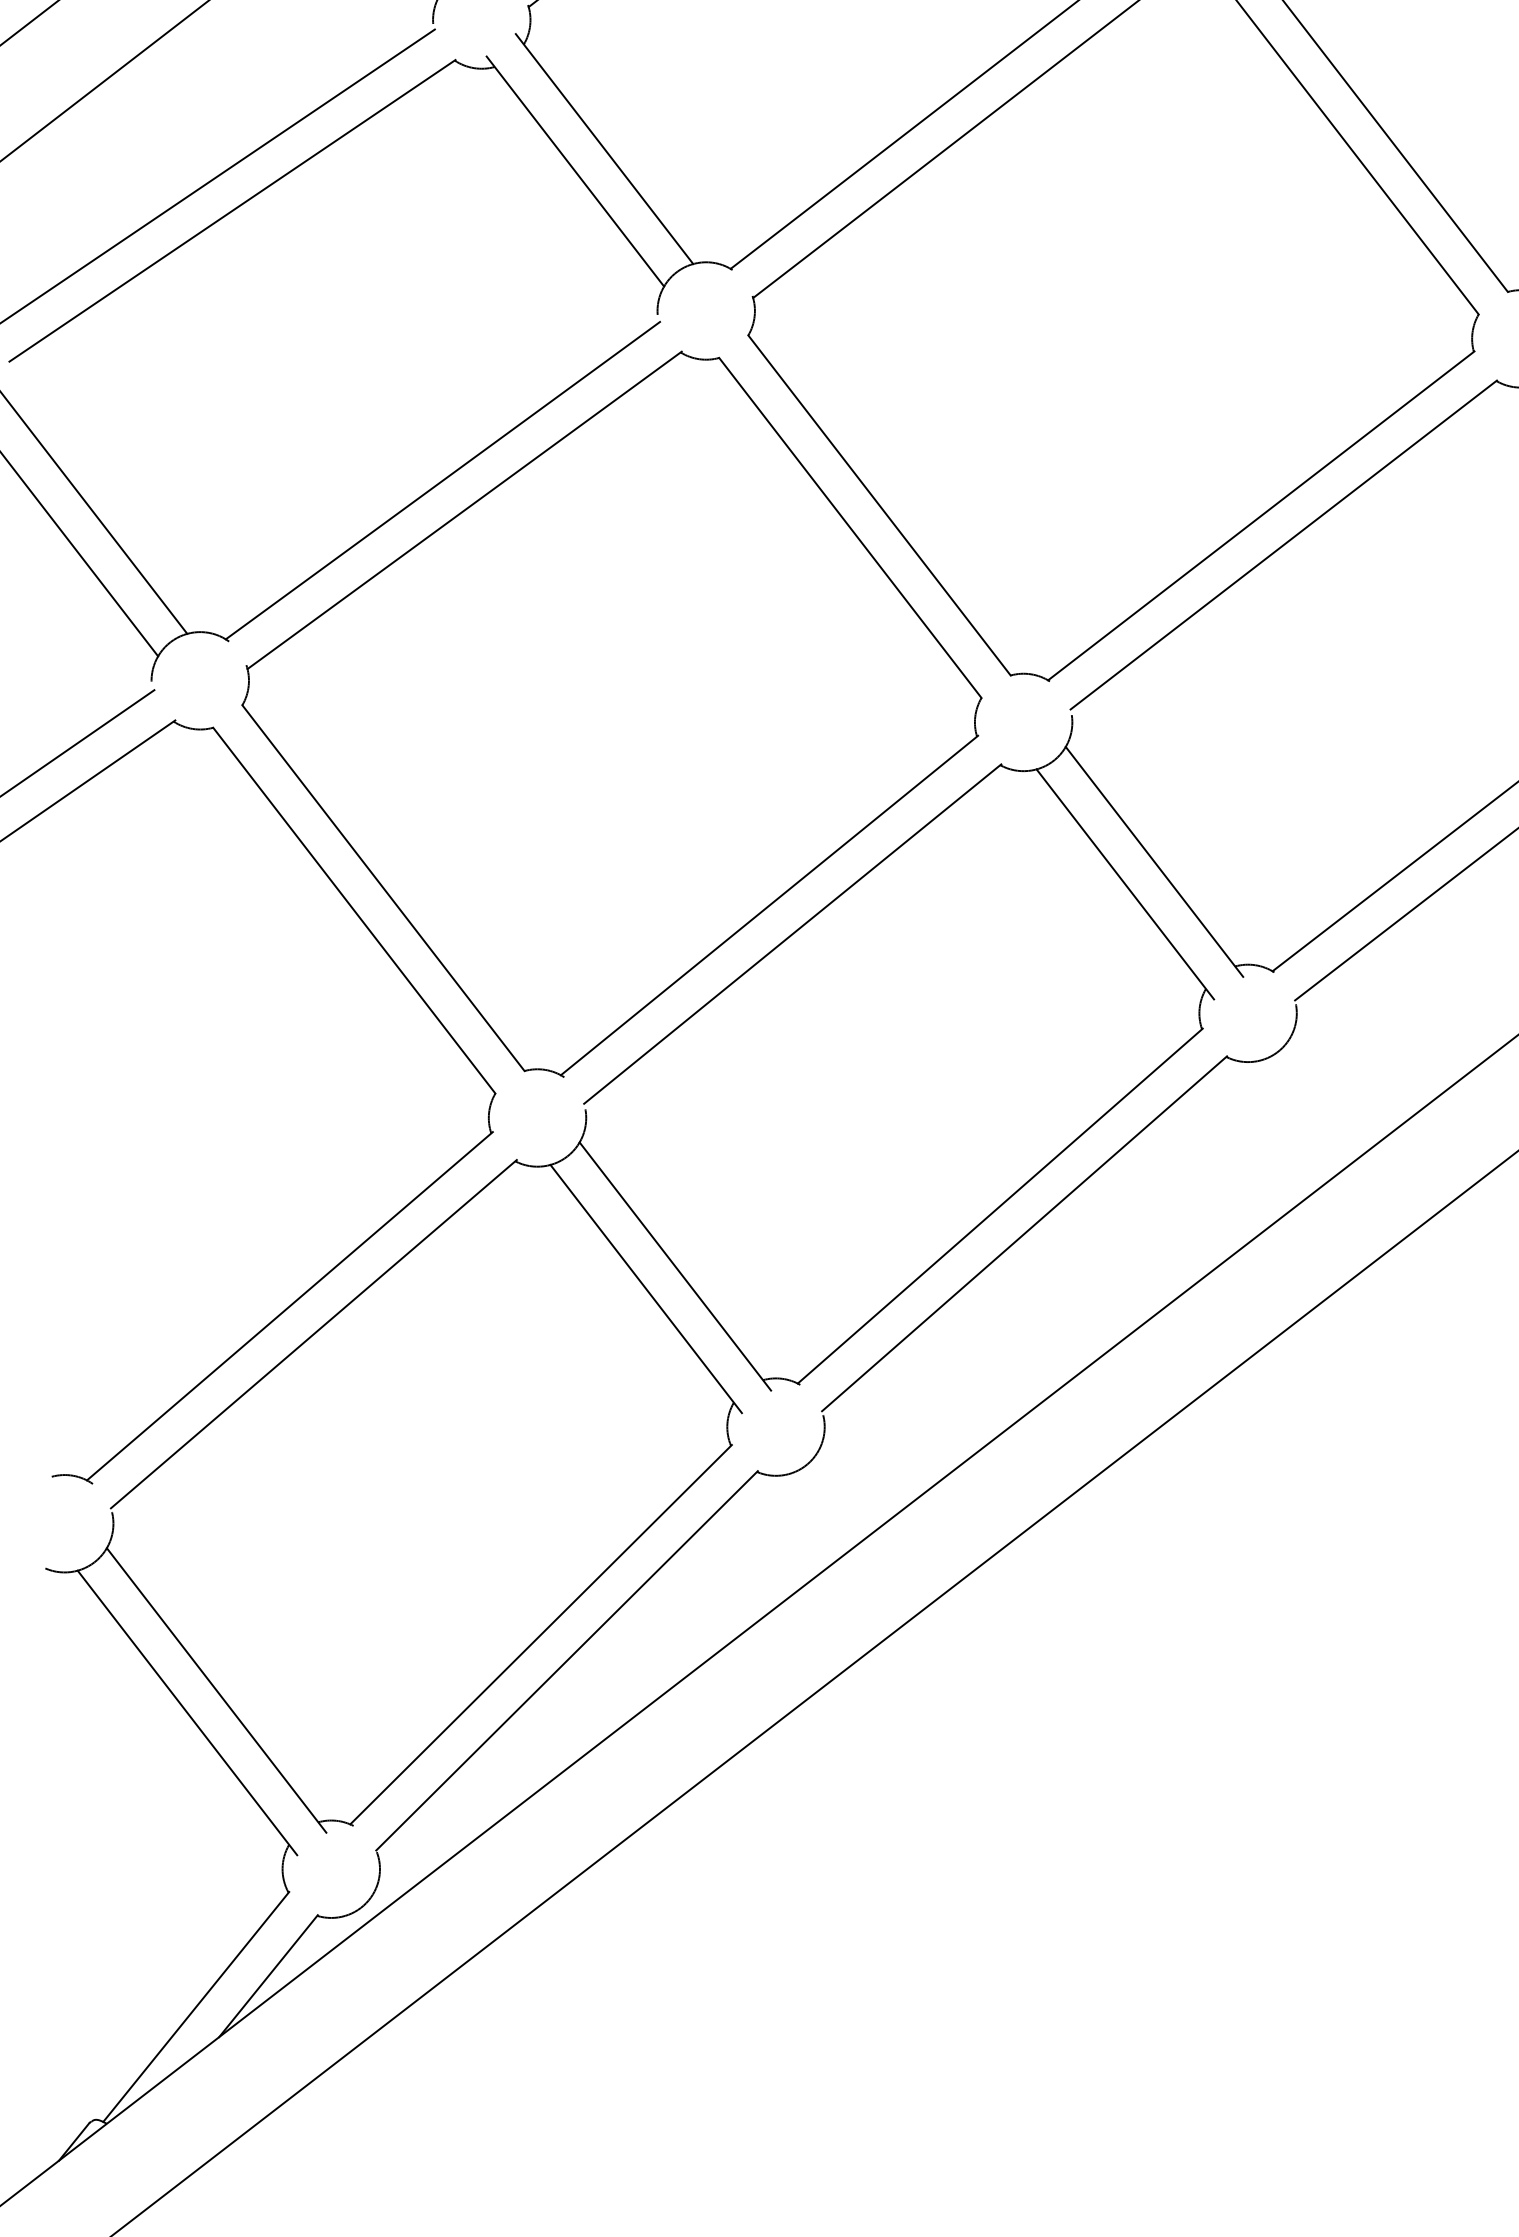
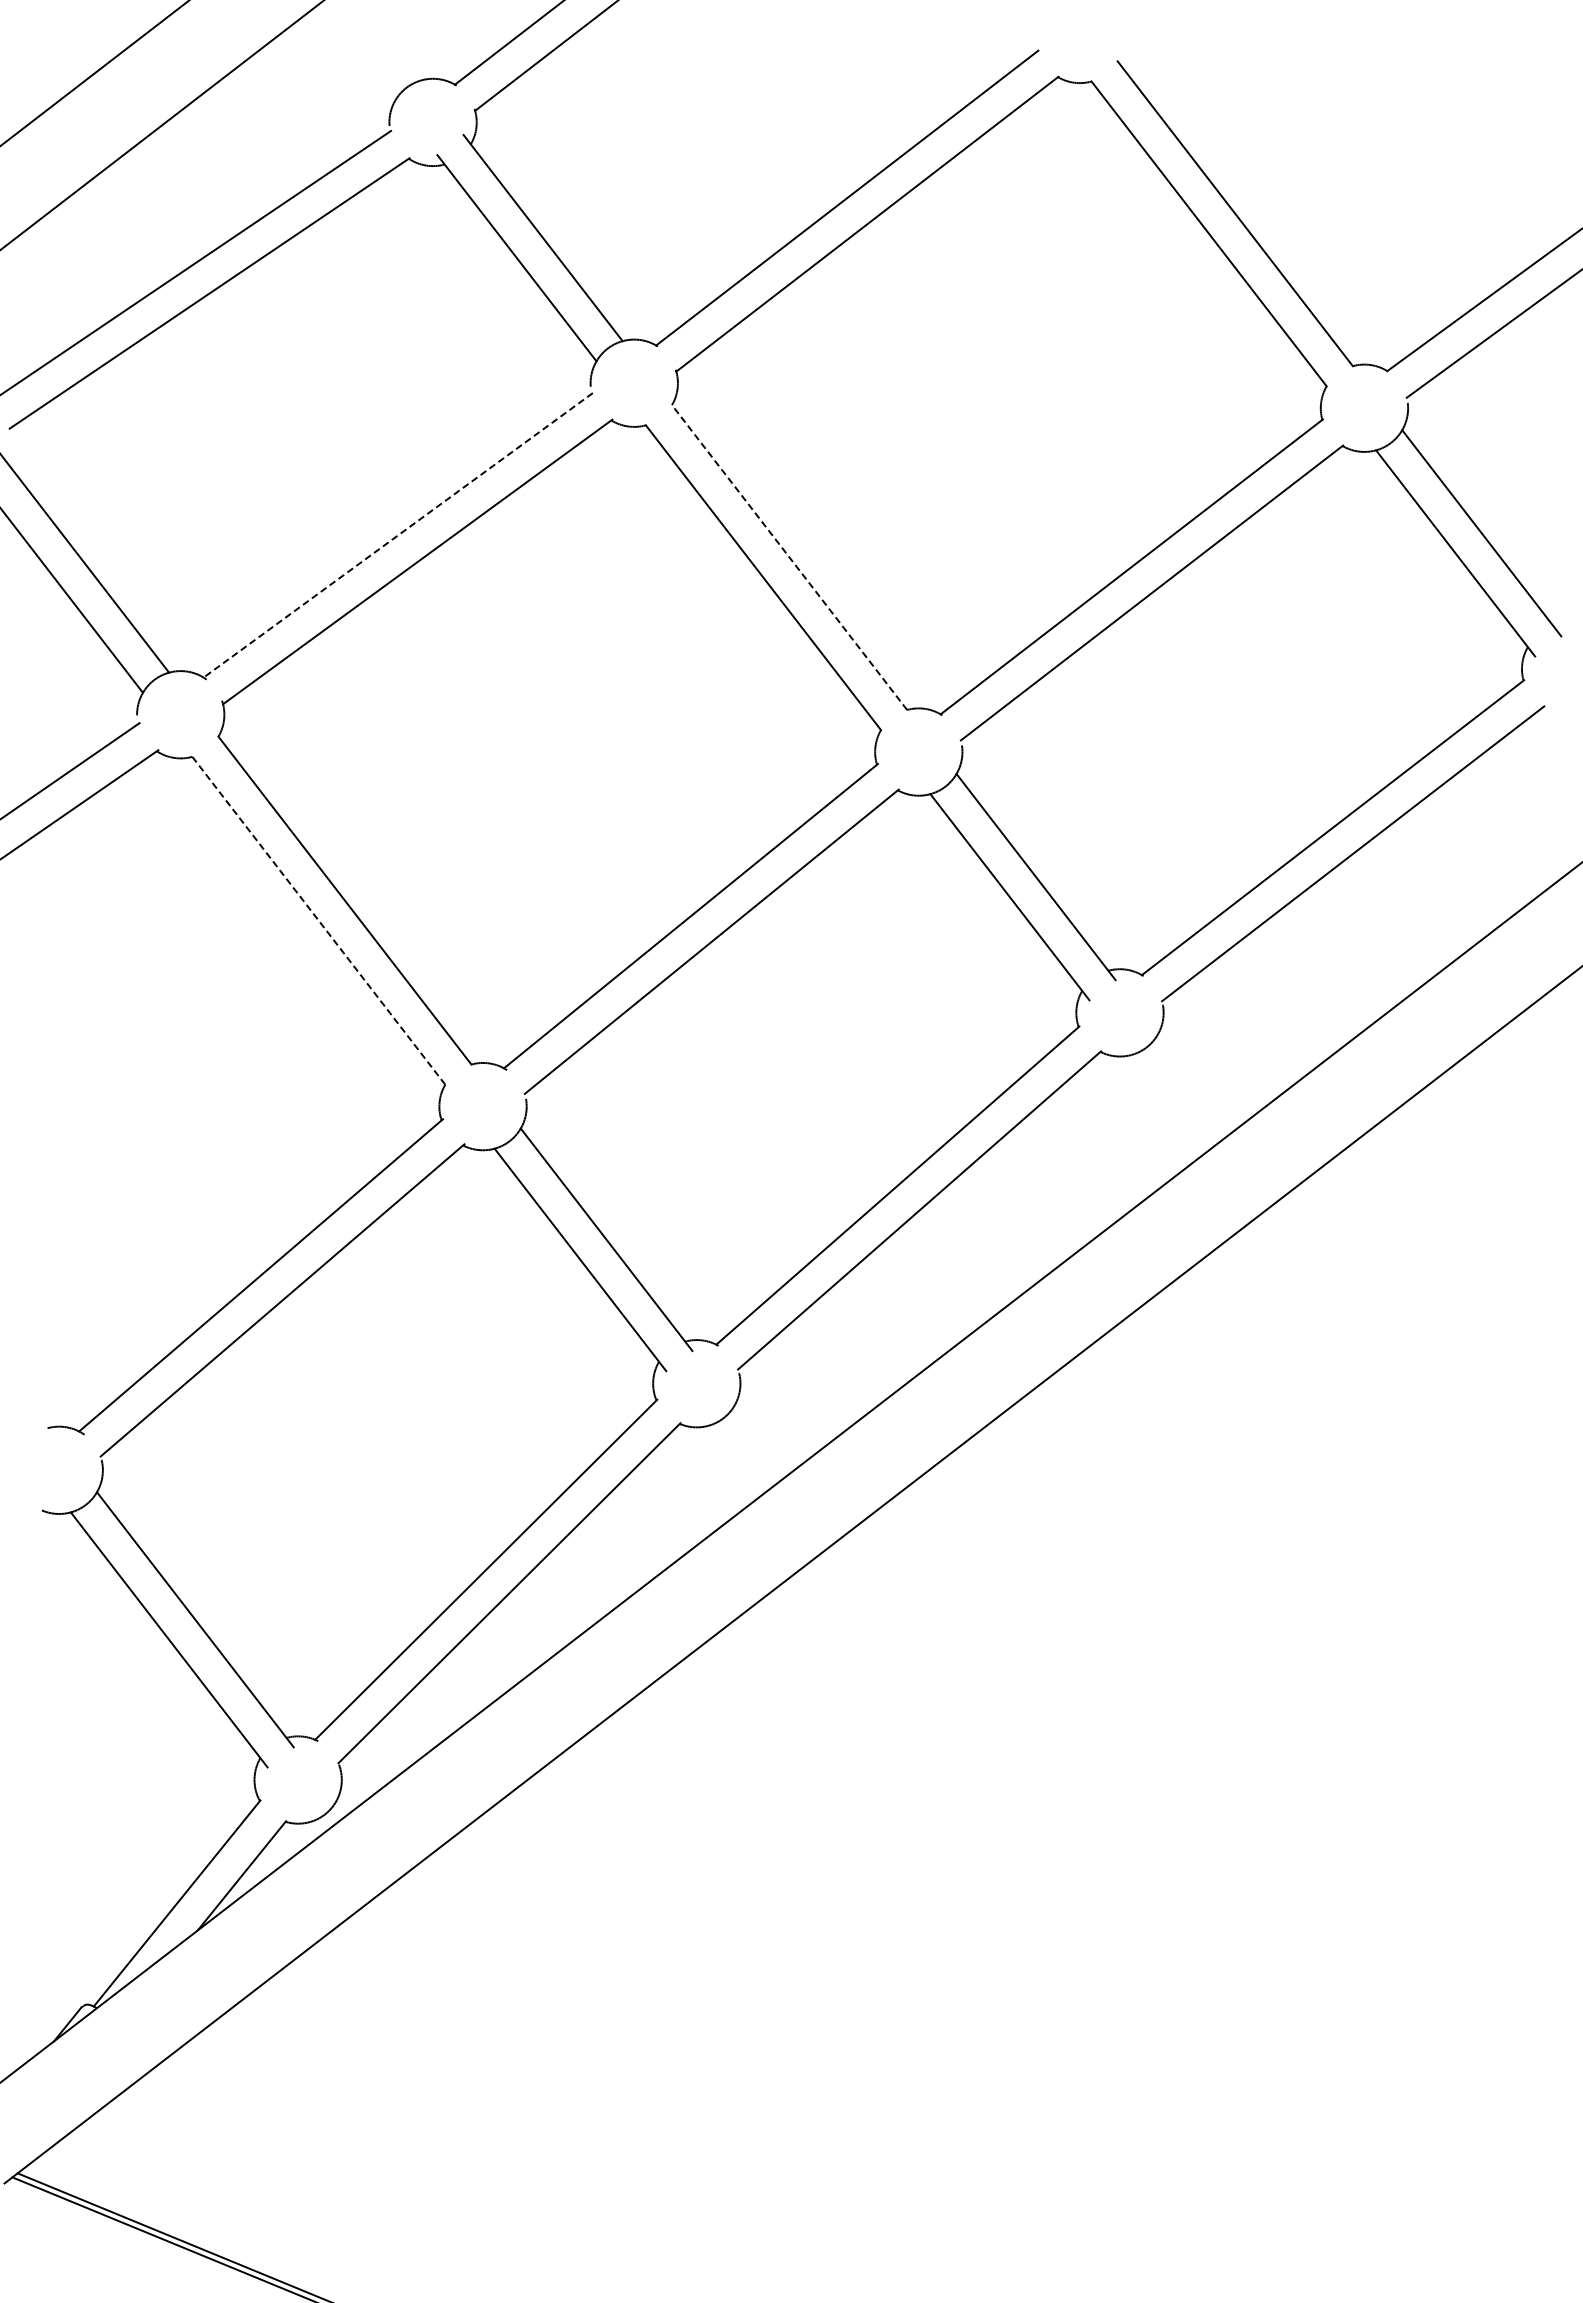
line: (442, 480) -> (397, 535), solid -> dashed
line: (879, 505) -> (789, 557), solid -> dashed
line: (353, 910) -> (318, 920), solid -> dashed

